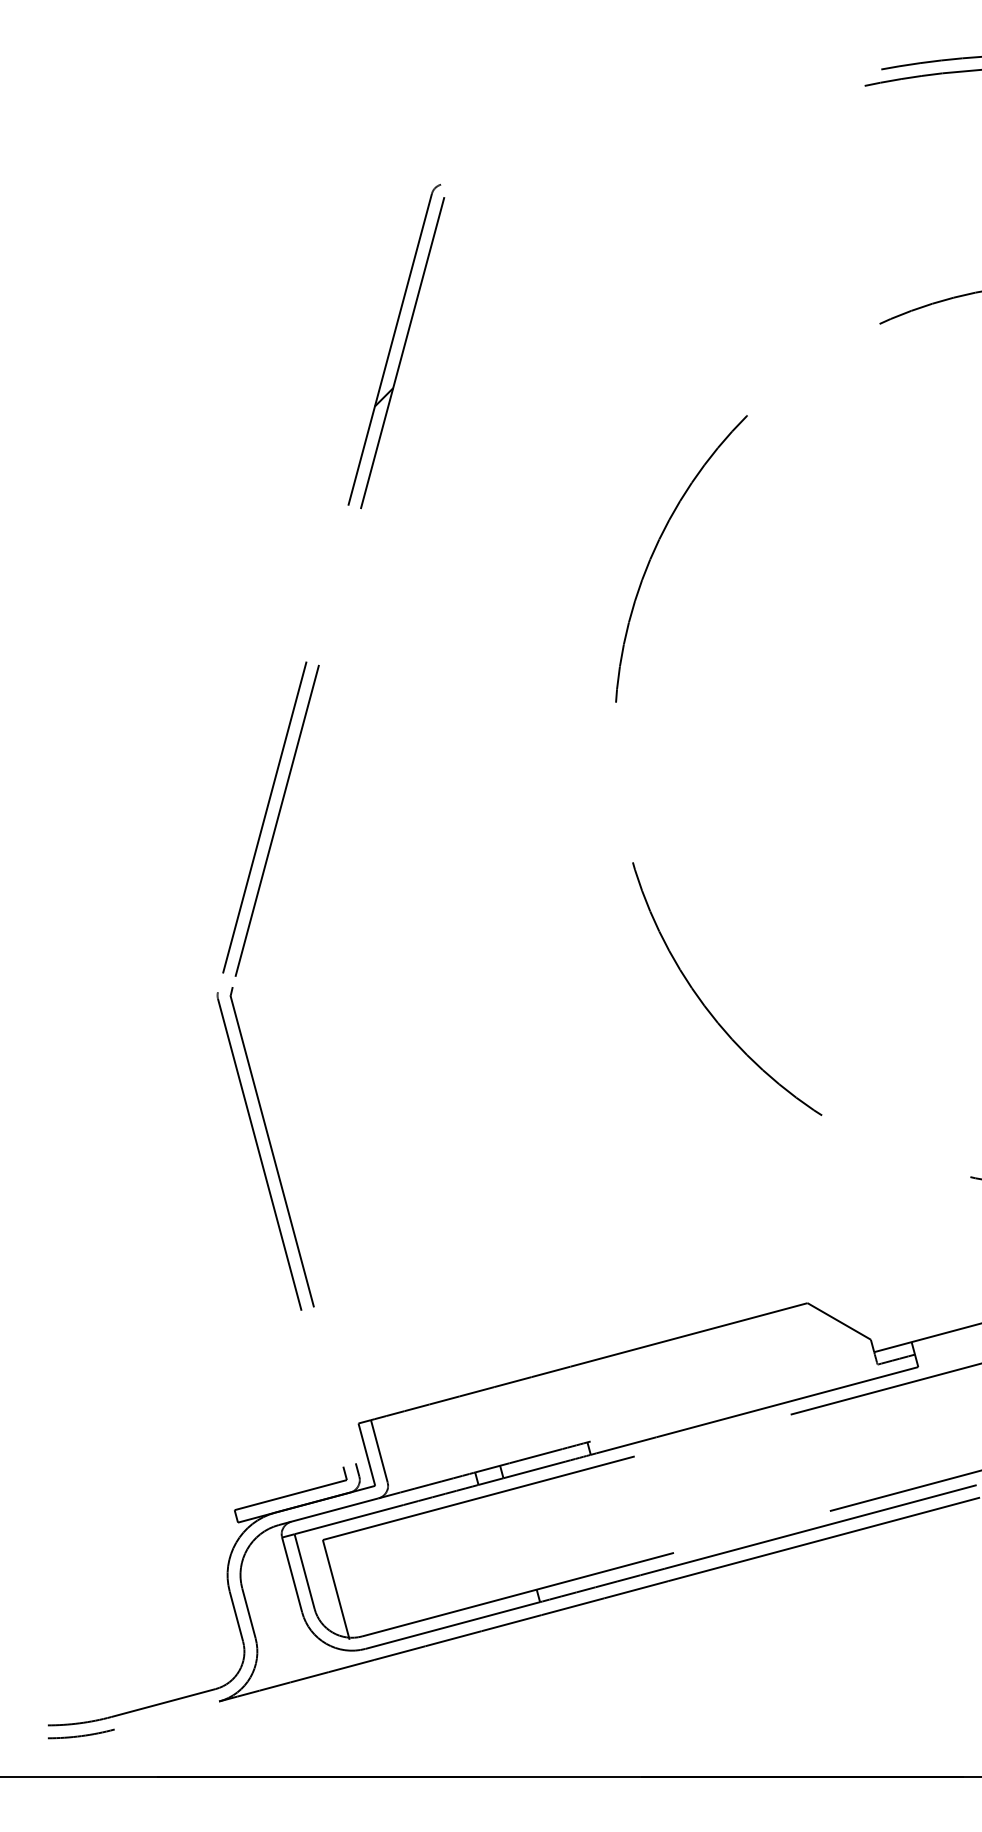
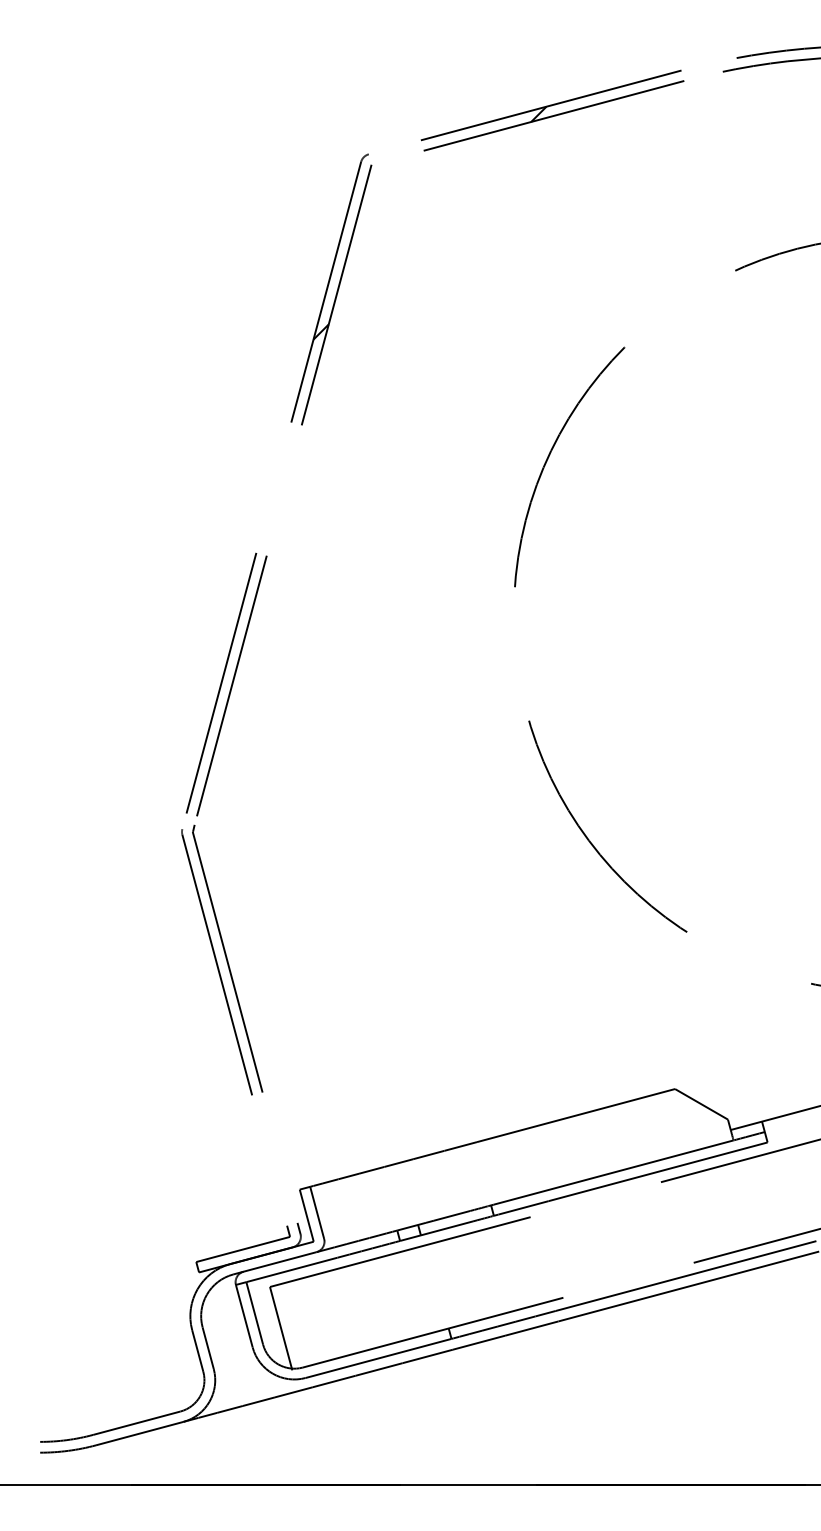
part: (660, 132) -> (552, 110), added
line: (733, 1402) -> (613, 1172), added
line: (166, 1715) -> (139, 1433), added

